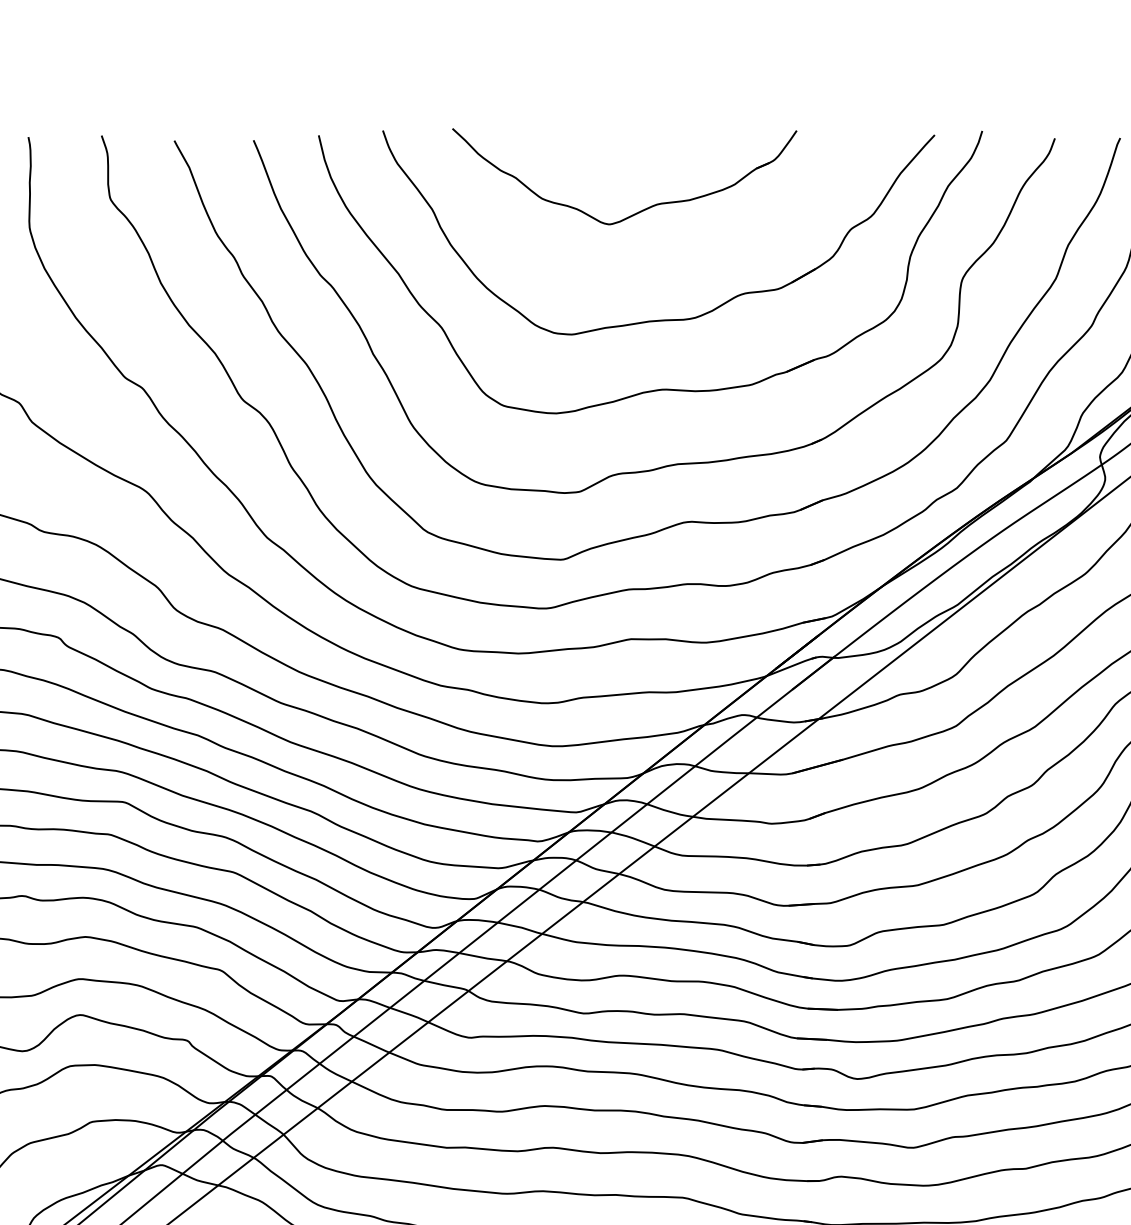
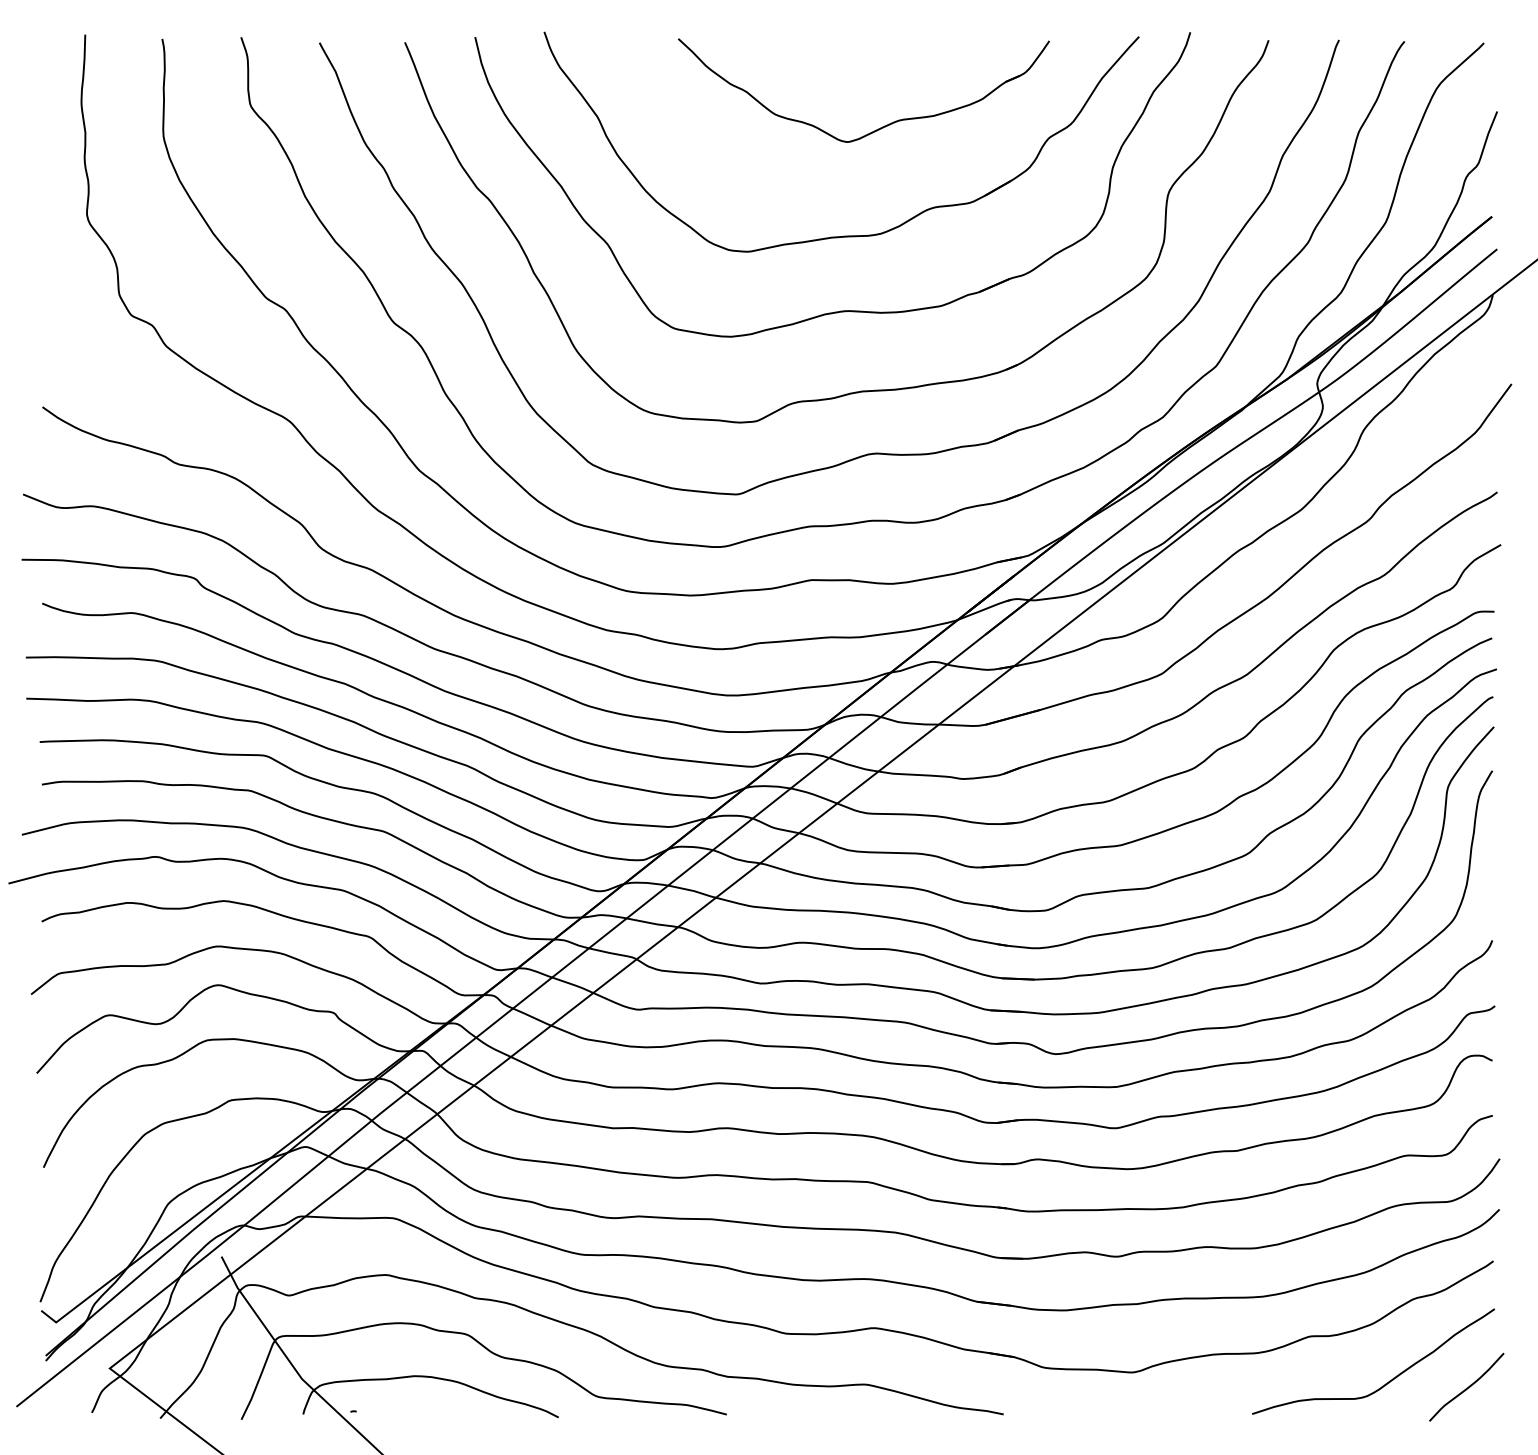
part: (641, 209) -> (882, 126), moved

